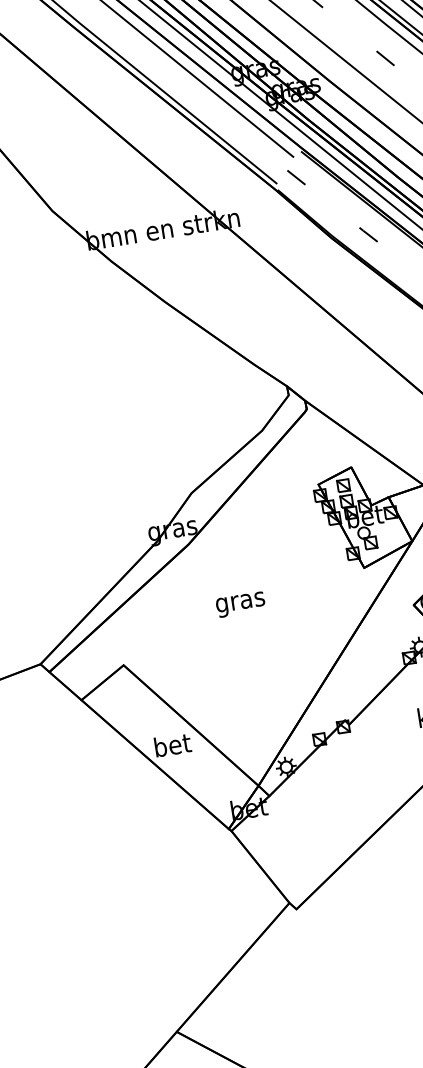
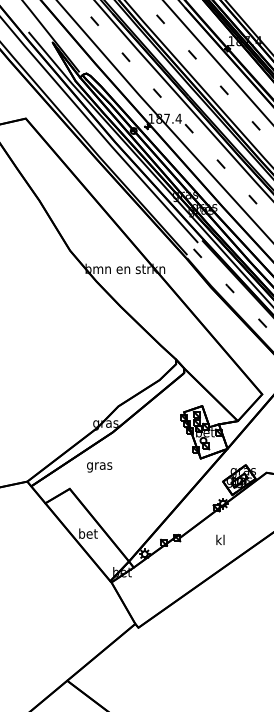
text: (240, 604) -> (99, 467), moved

